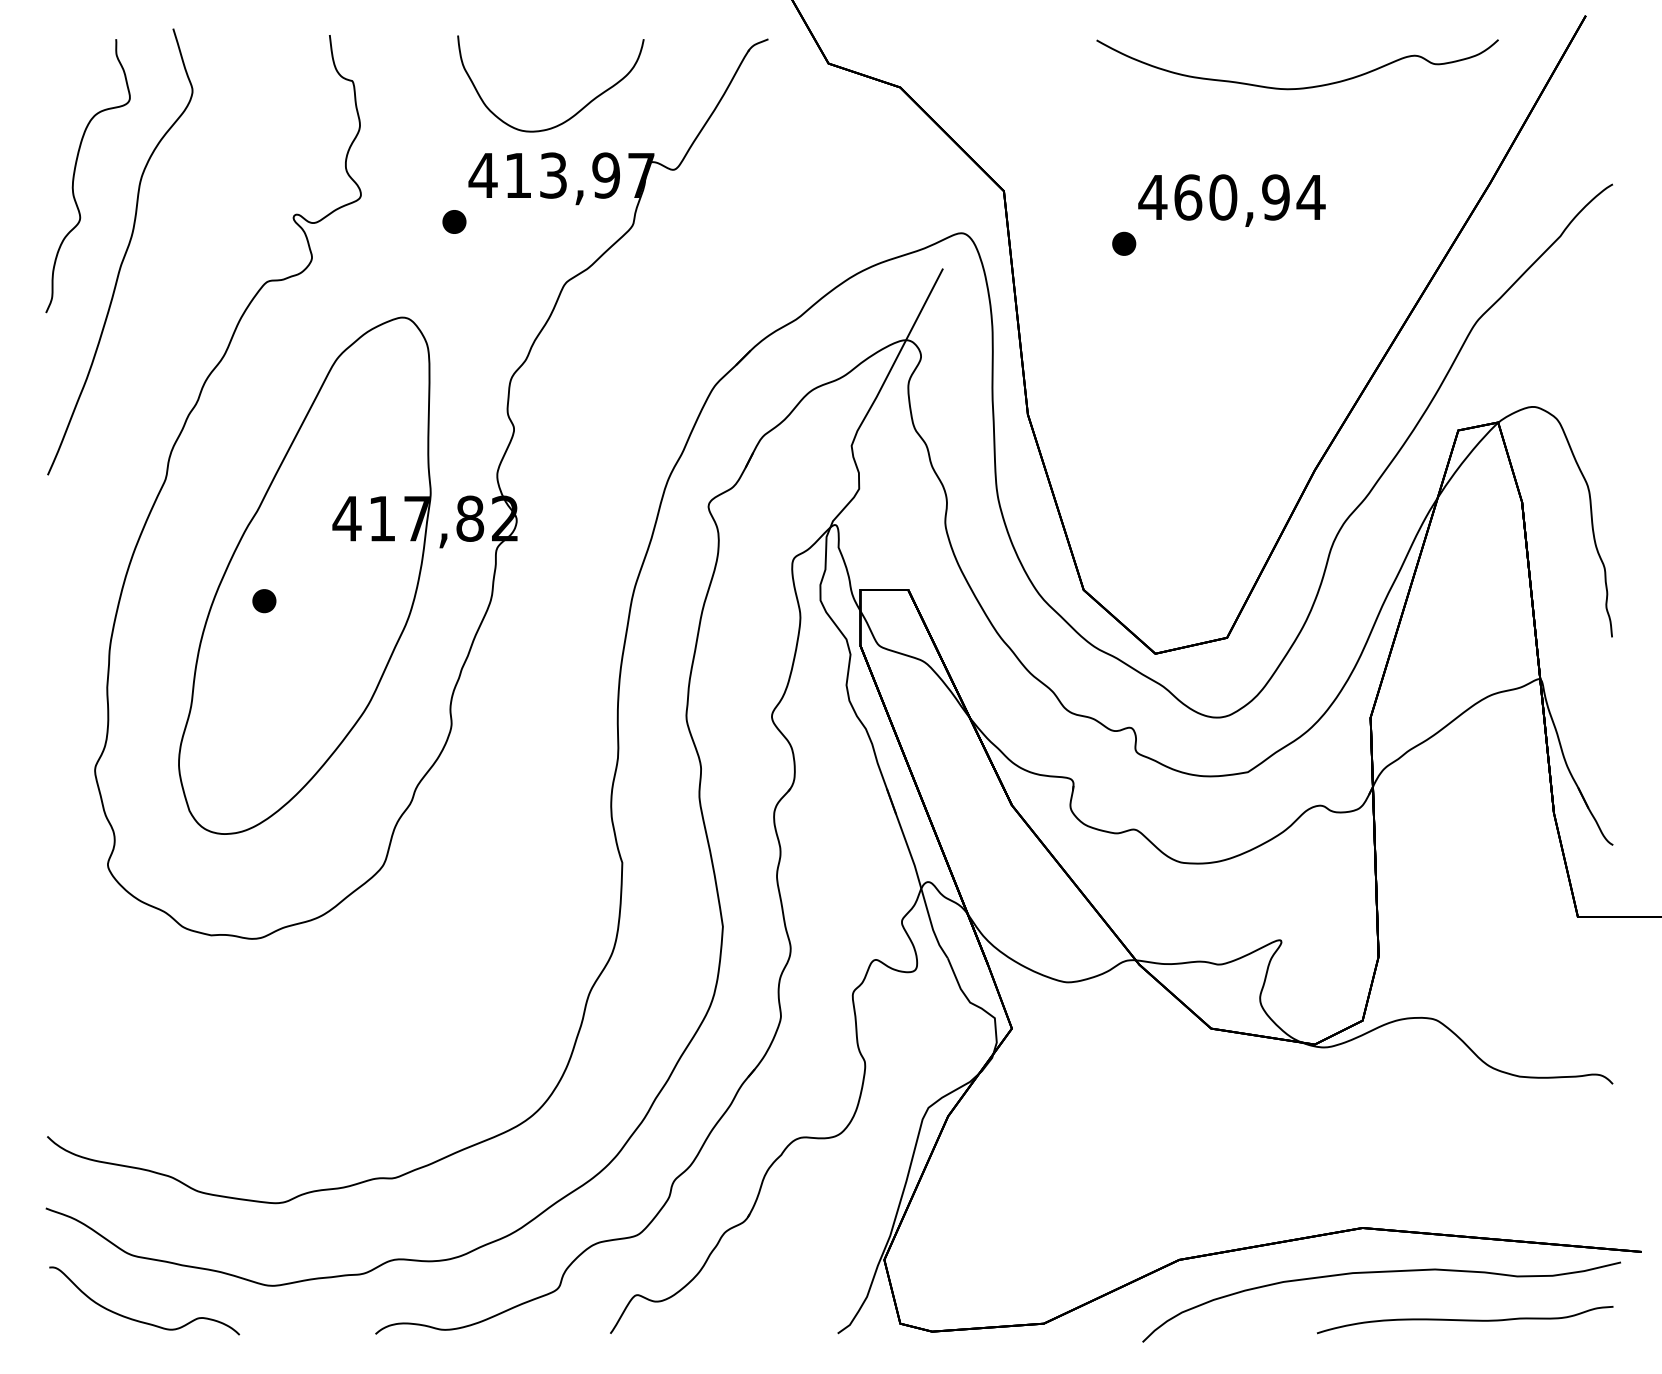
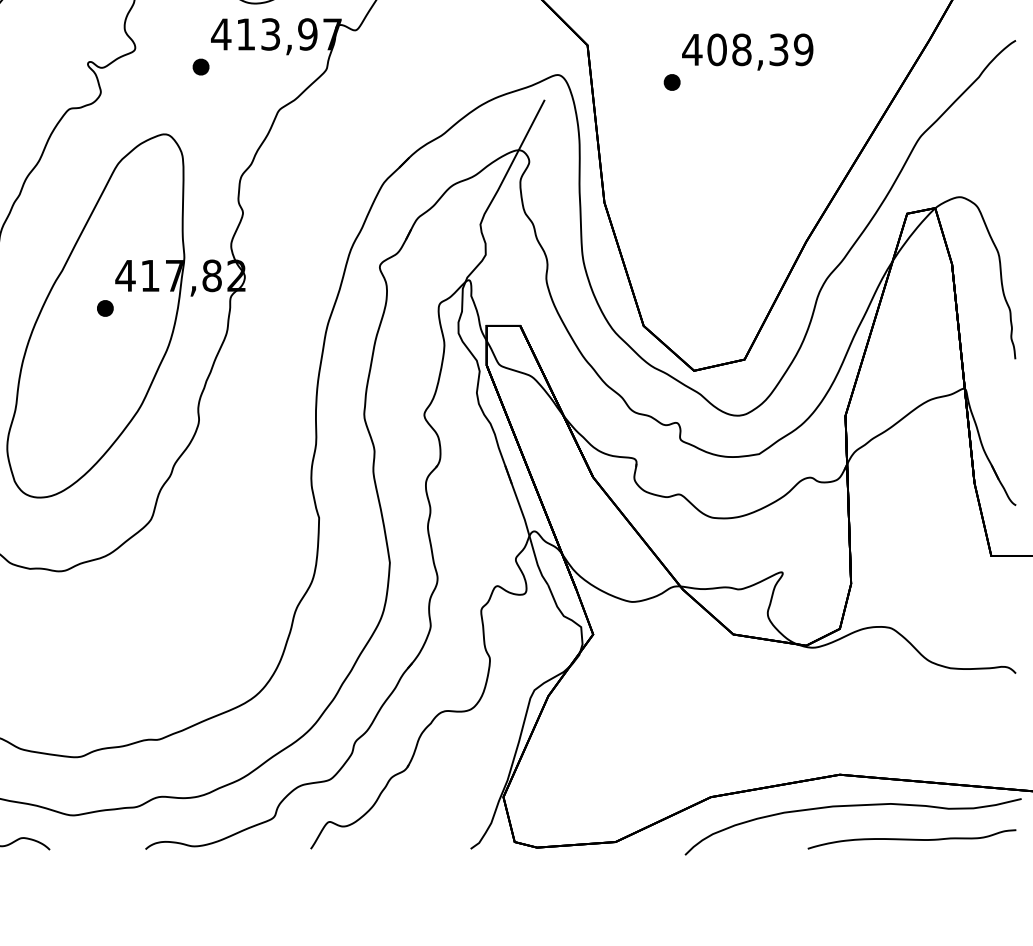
text: (1249, 197) -> (760, 49), 460,94 -> 408,39
part: (264, 601) -> (105, 308), moved

